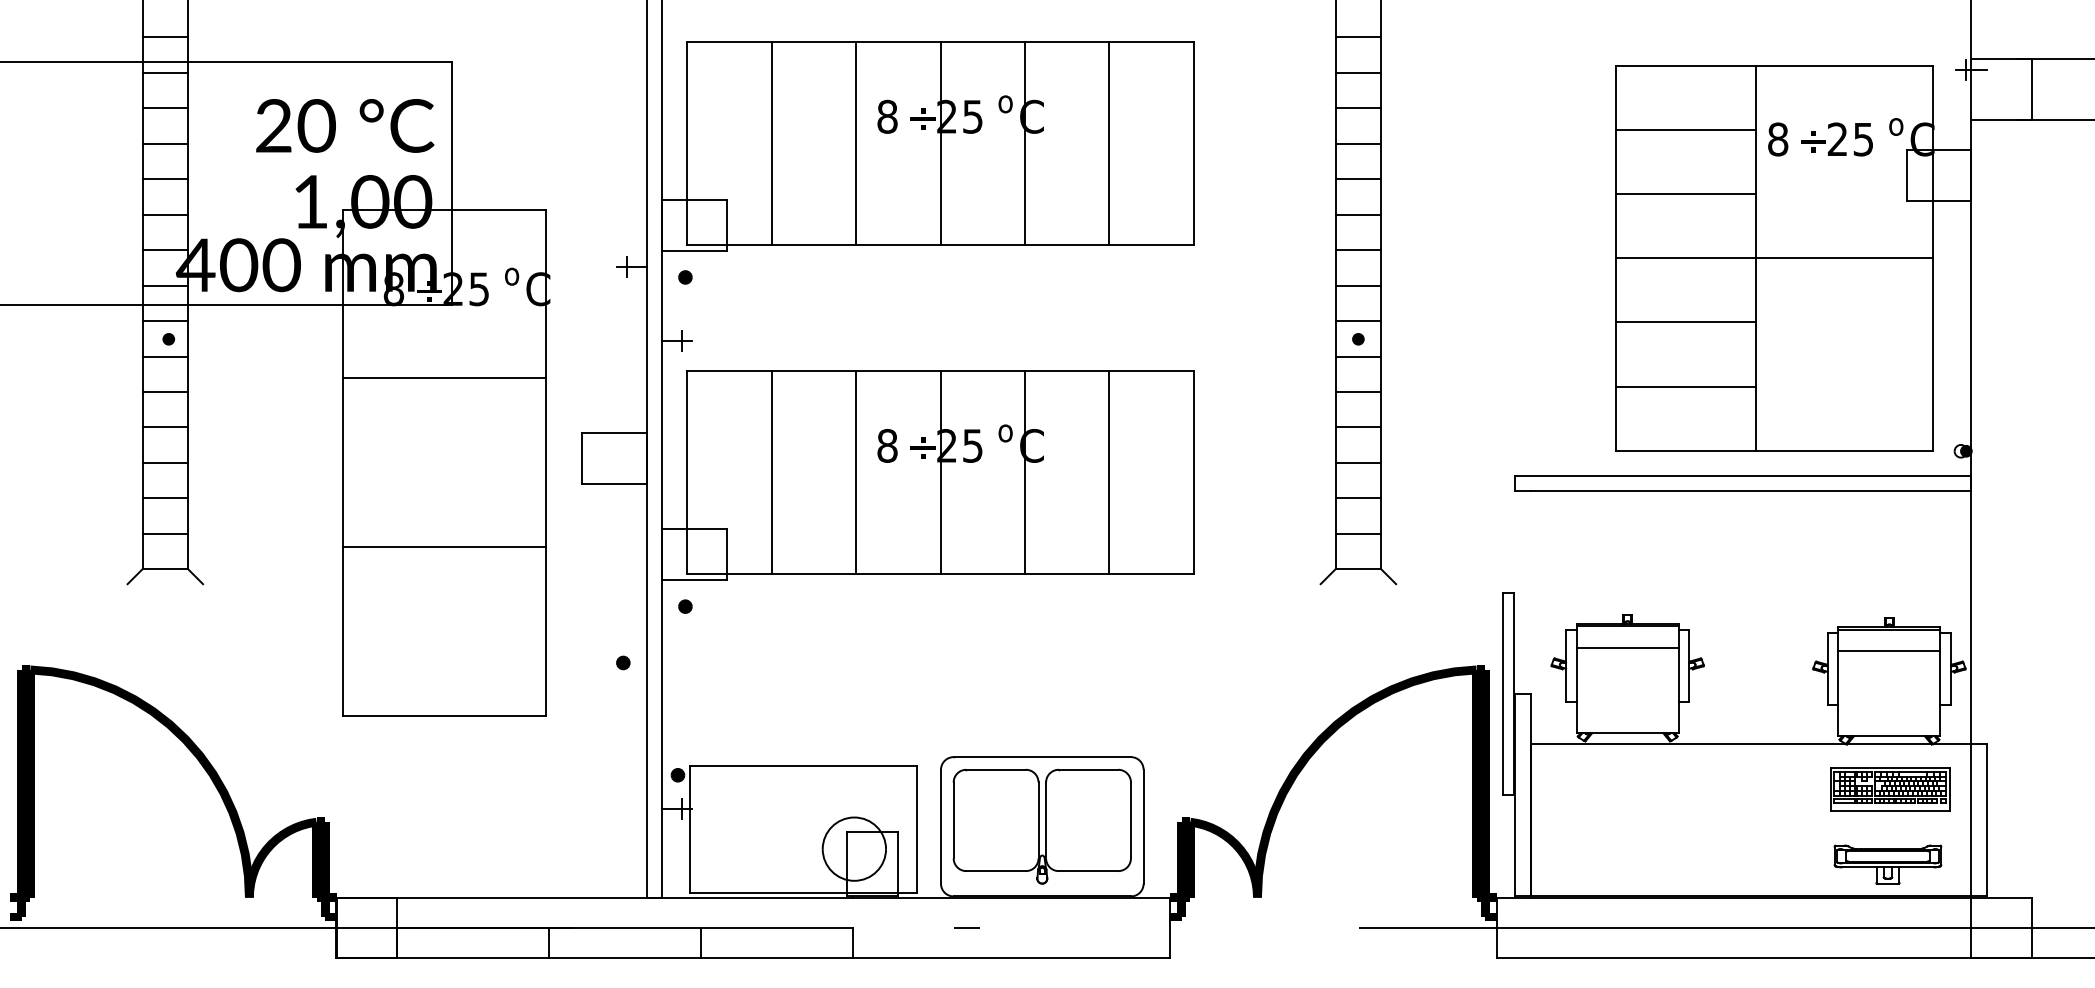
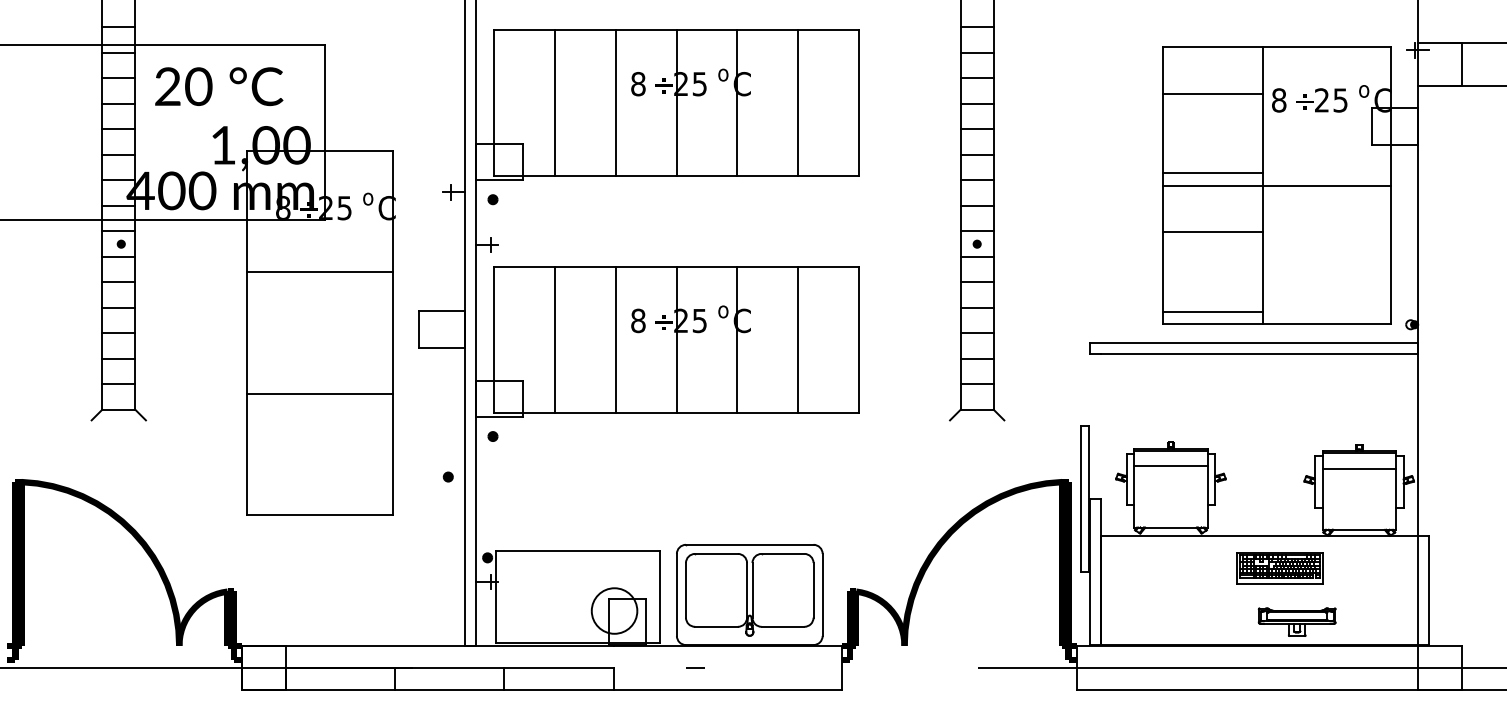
text: (345, 125) -> (219, 86), moved
line: (1685, 193) -> (1212, 172), moved
line: (1685, 386) -> (1212, 312), moved
part: (1889, 790) -> (1279, 568), moved
part: (1886, 863) -> (1296, 621), moved

